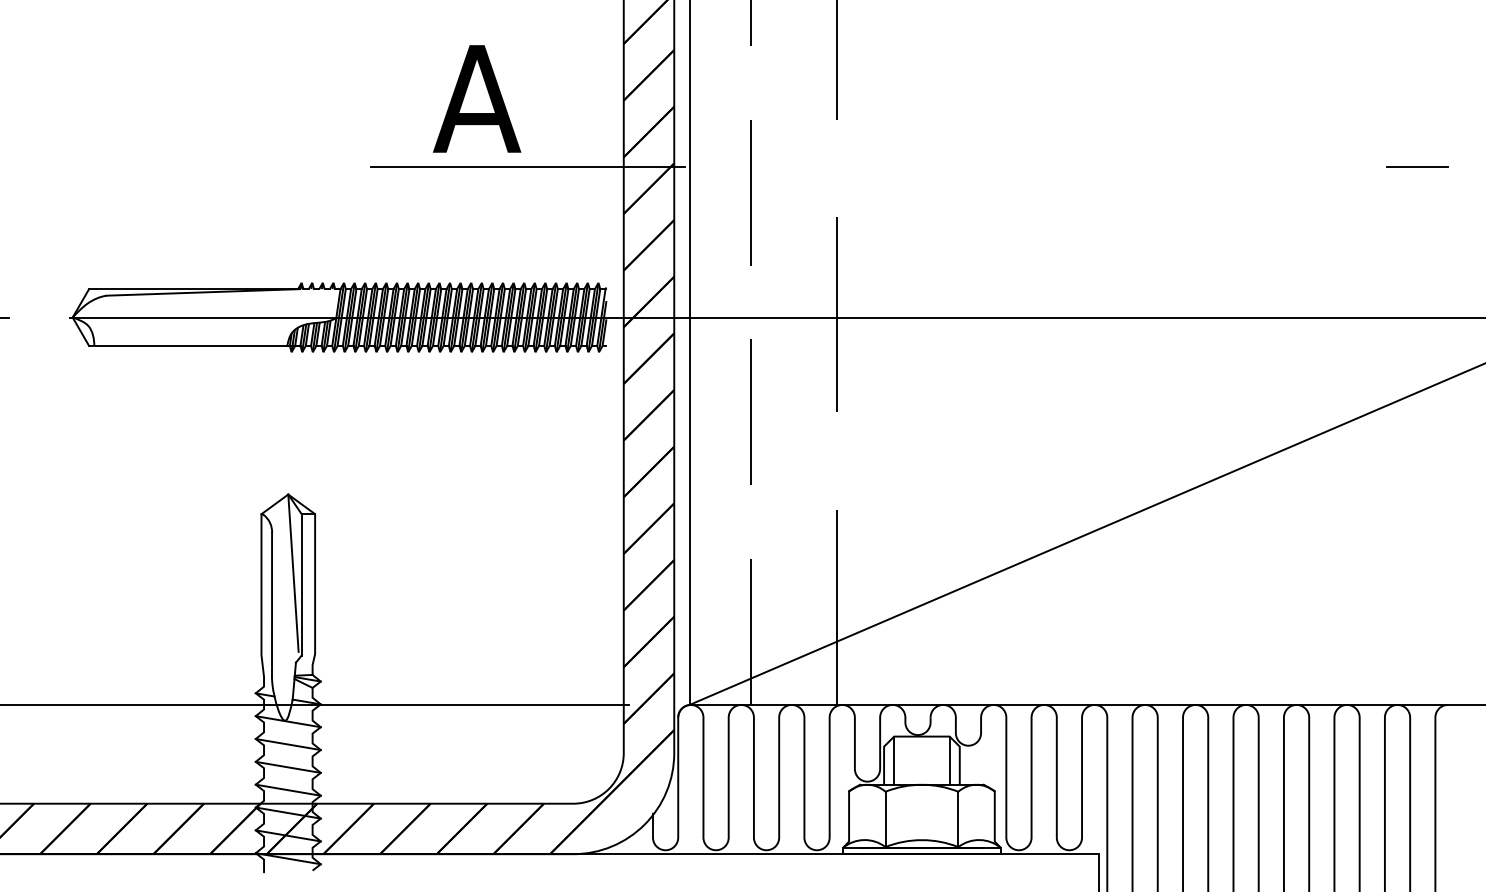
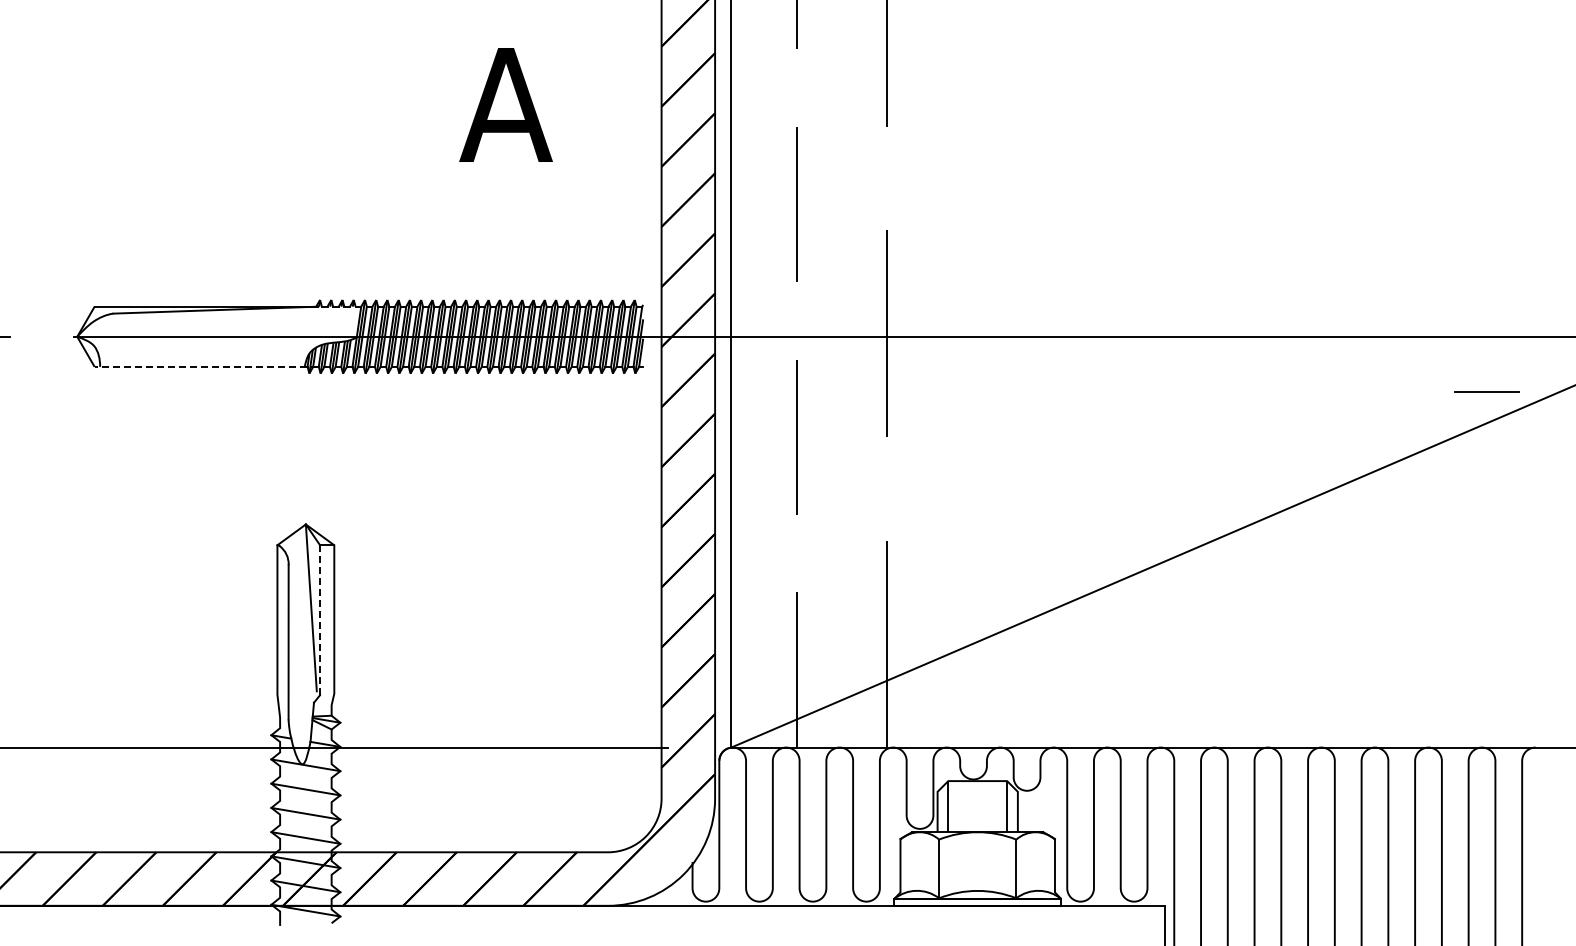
line: (527, 166) -> (559, 176), removed
line: (1416, 166) -> (1486, 391), moved
line: (194, 345) -> (206, 366), solid -> dashed
line: (302, 585) -> (320, 620), solid -> dashed

